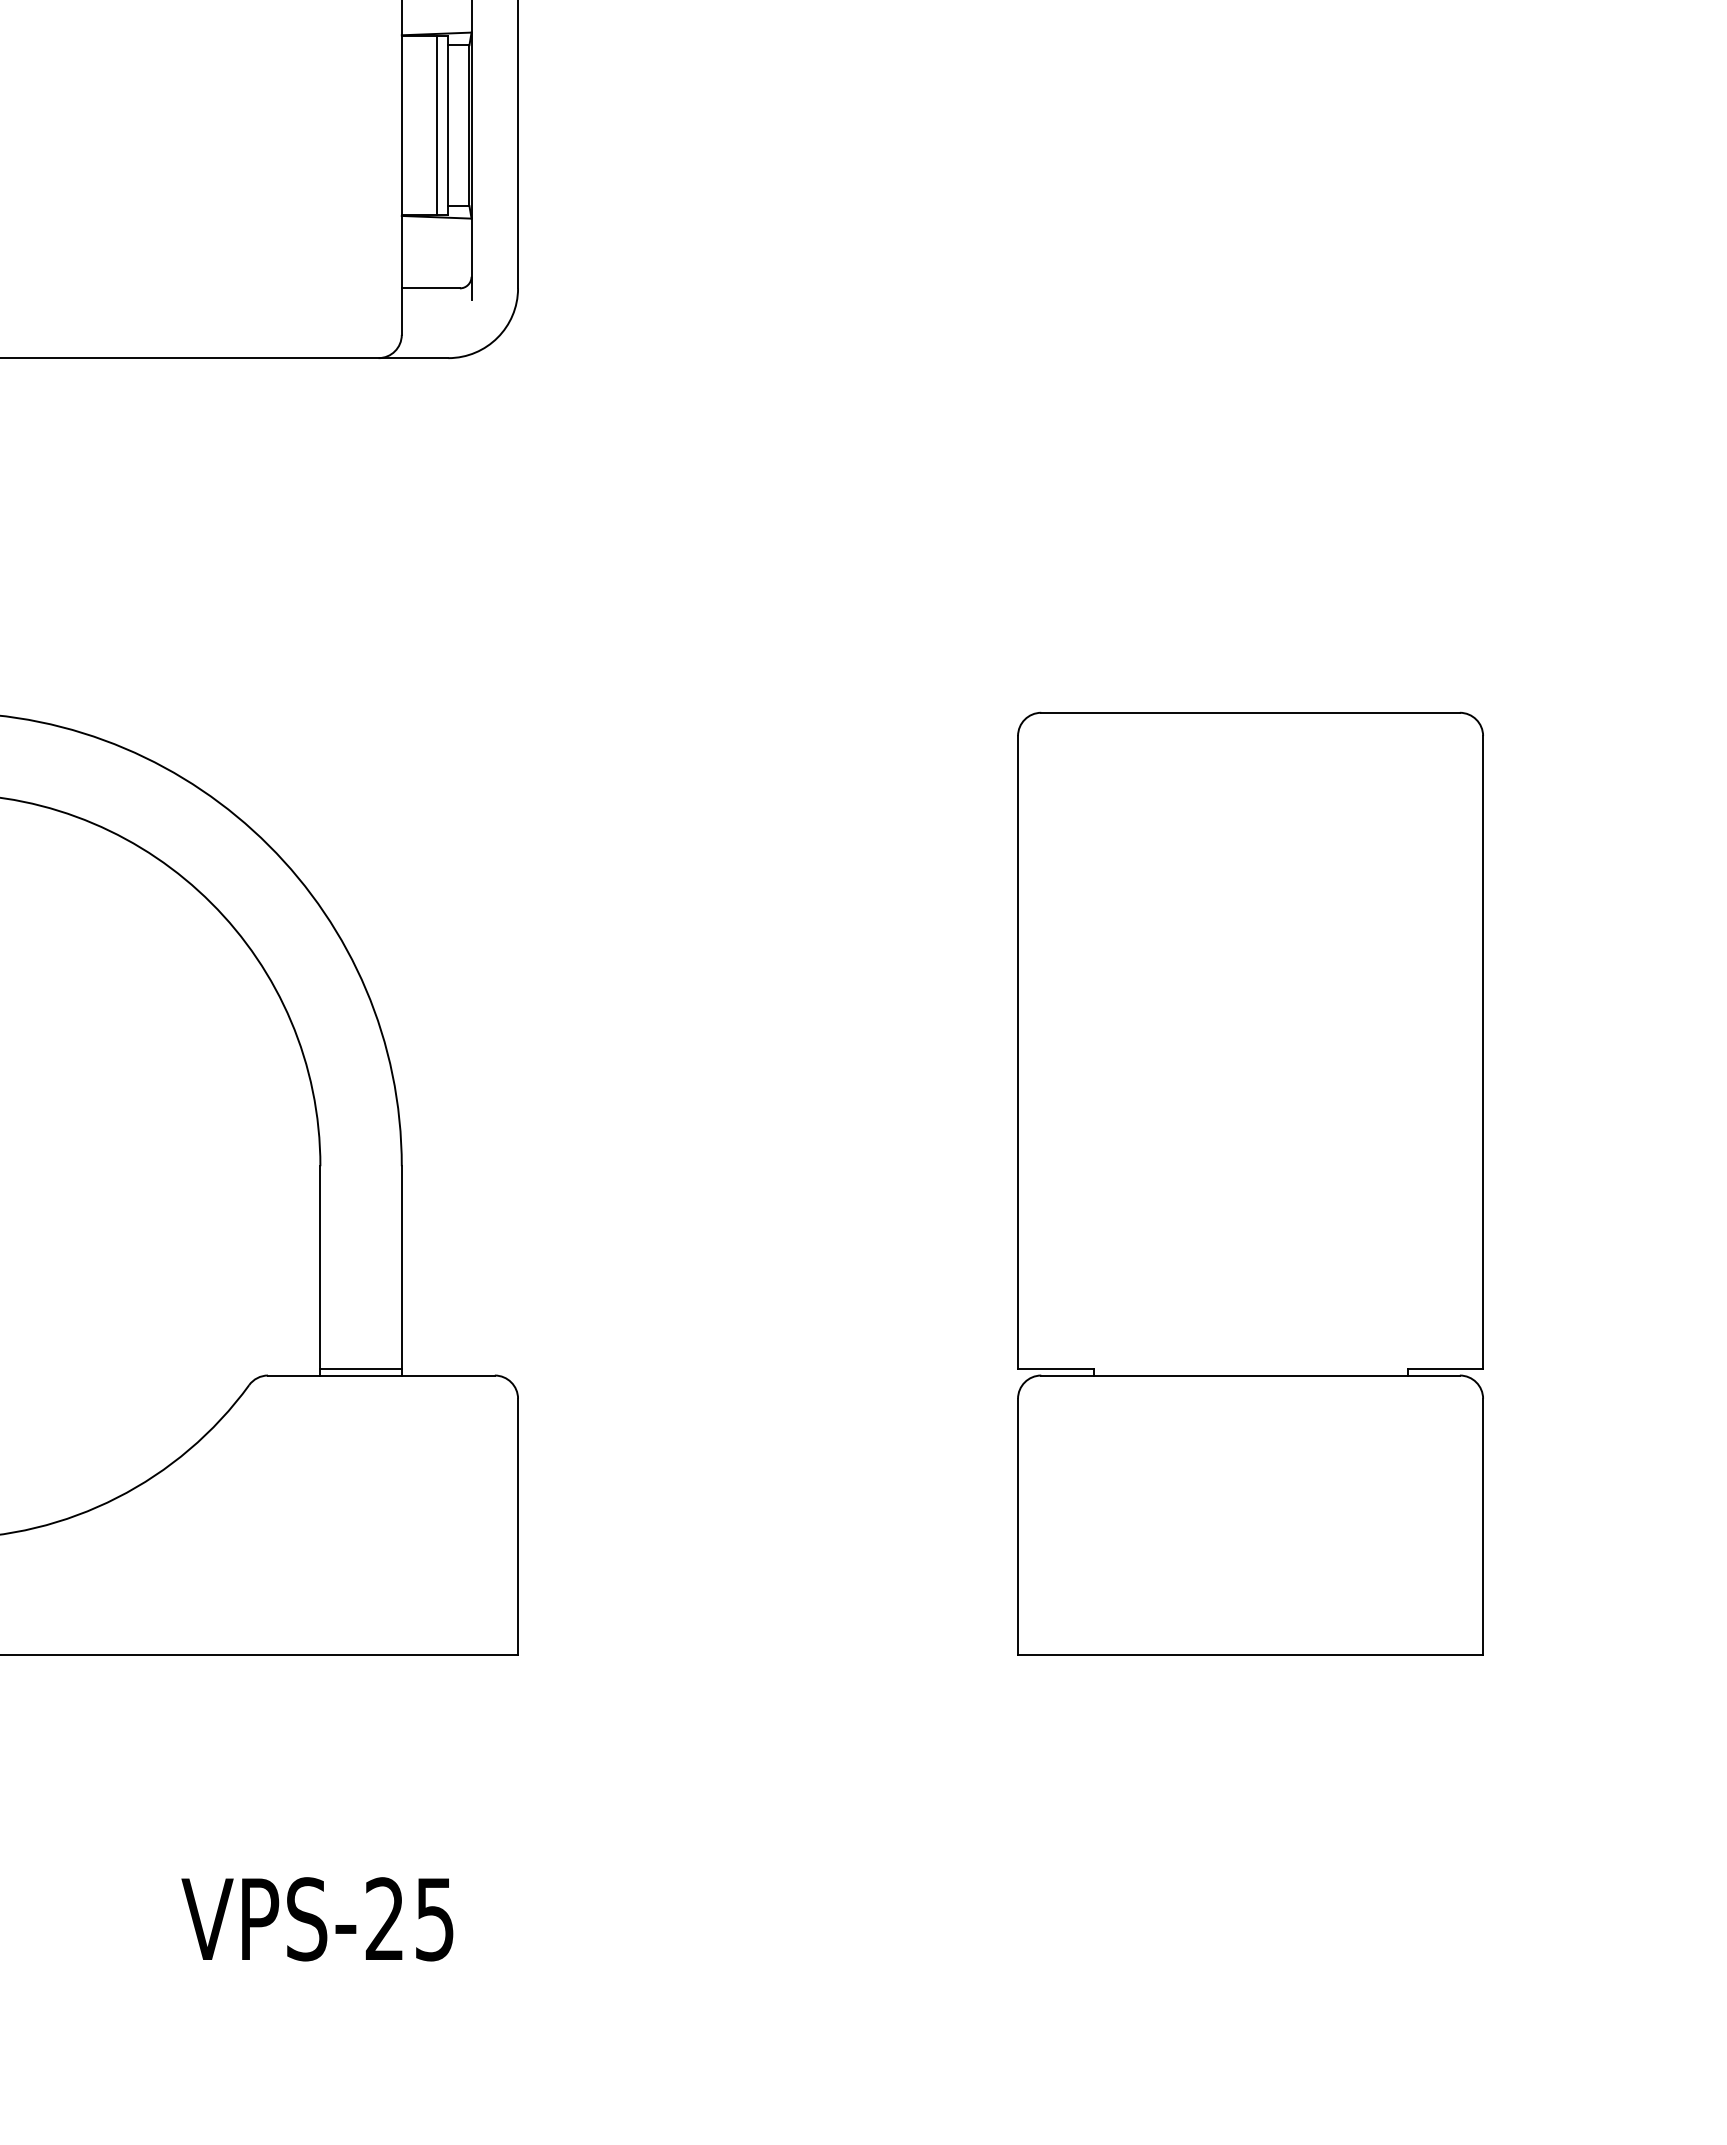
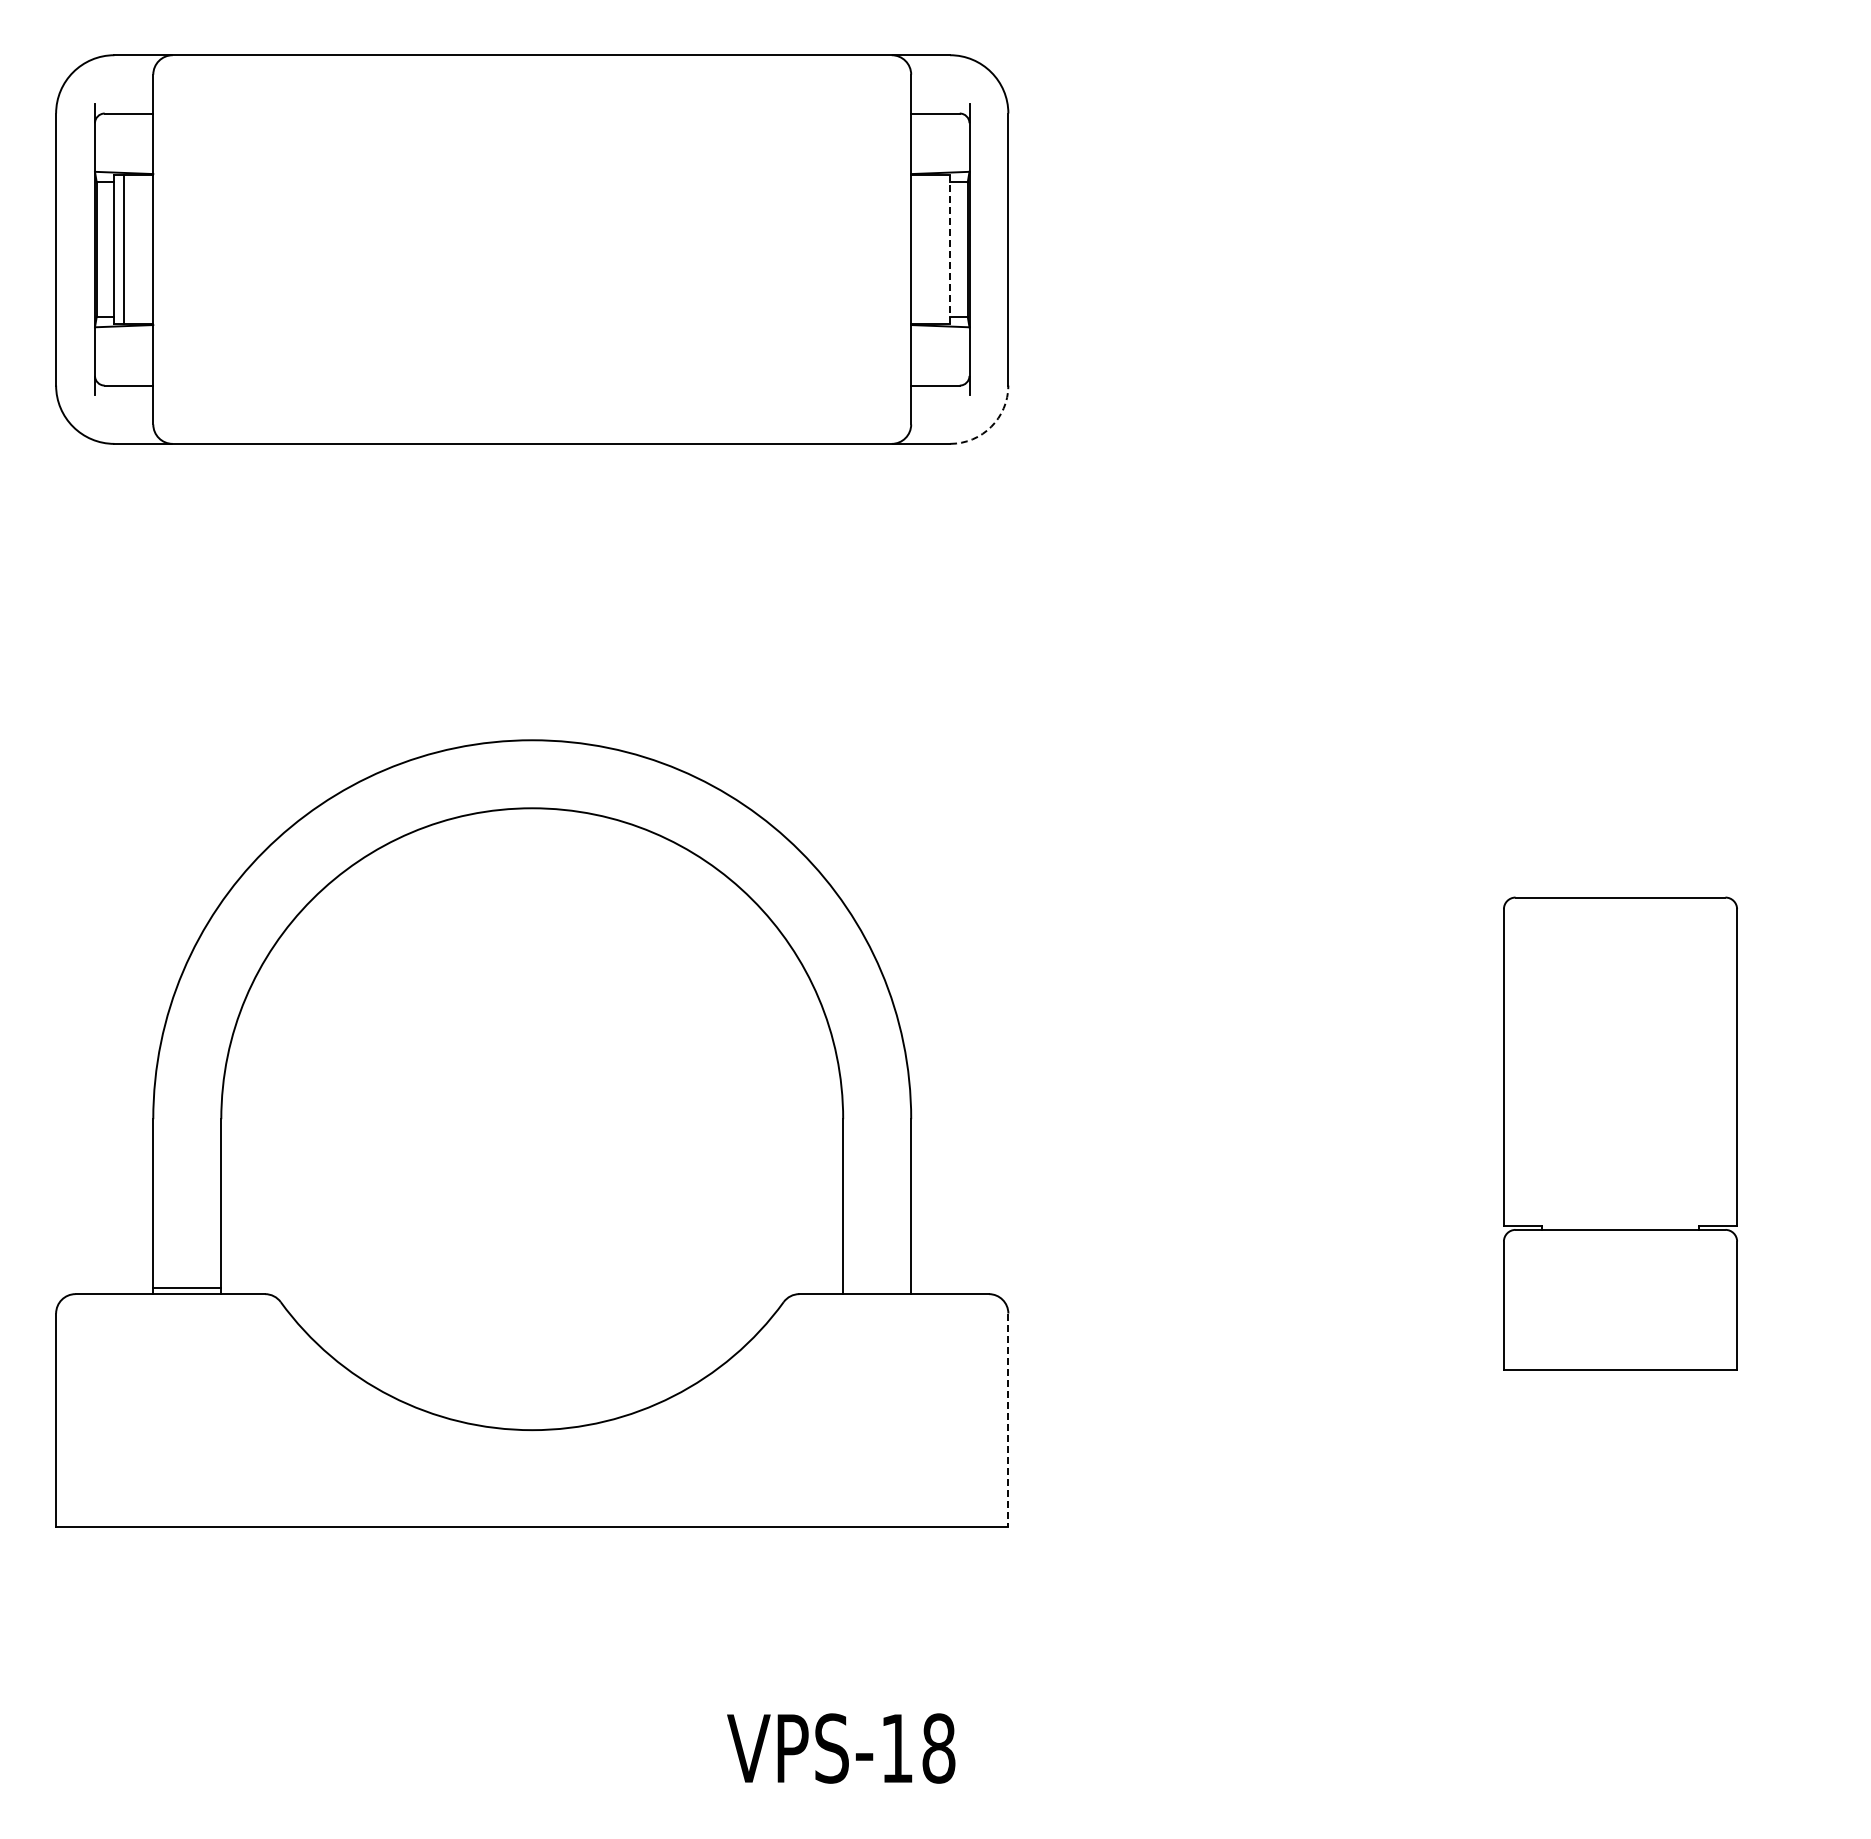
line: (436, 125) -> (940, 249), removed
line: (448, 125) -> (950, 249), solid -> dashed
arc: (497, 337) -> (991, 426), solid -> dashed
part: (1250, 1183) -> (1620, 1133), size x0.6
line: (361, 1368) -> (877, 1288), removed
line: (518, 1526) -> (1008, 1420), solid -> dashed
text: (410, 1919) -> (918, 1748), VPS-25 -> VPS-18

